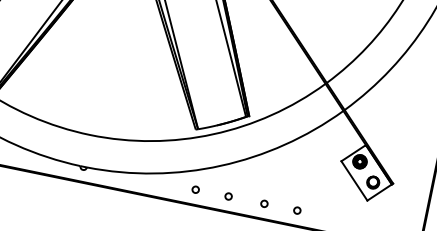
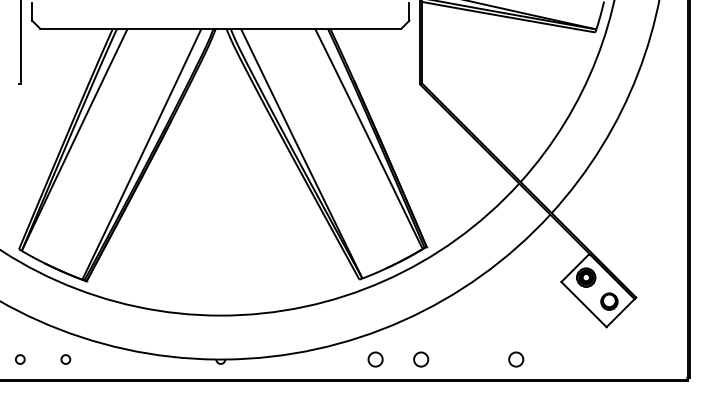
circle: (195, 189) -> (375, 359), size x1.6
circle: (228, 196) -> (421, 359), size x1.6
circle: (264, 203) -> (470, 359), removed
circle: (297, 210) -> (516, 359), size x1.6

